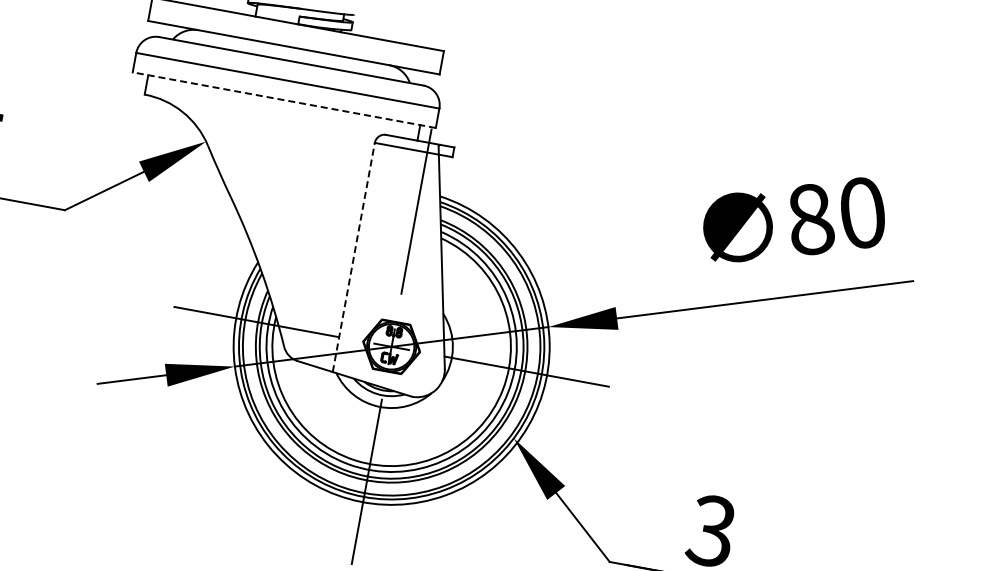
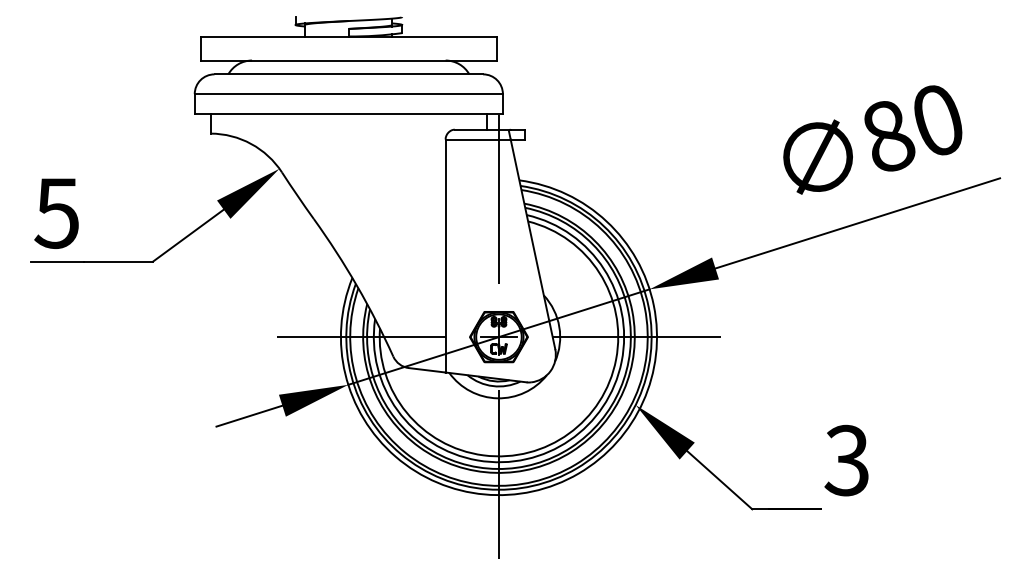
line: (284, 99) -> (348, 113), dashed -> solid
line: (353, 256) -> (445, 255), dashed -> solid

